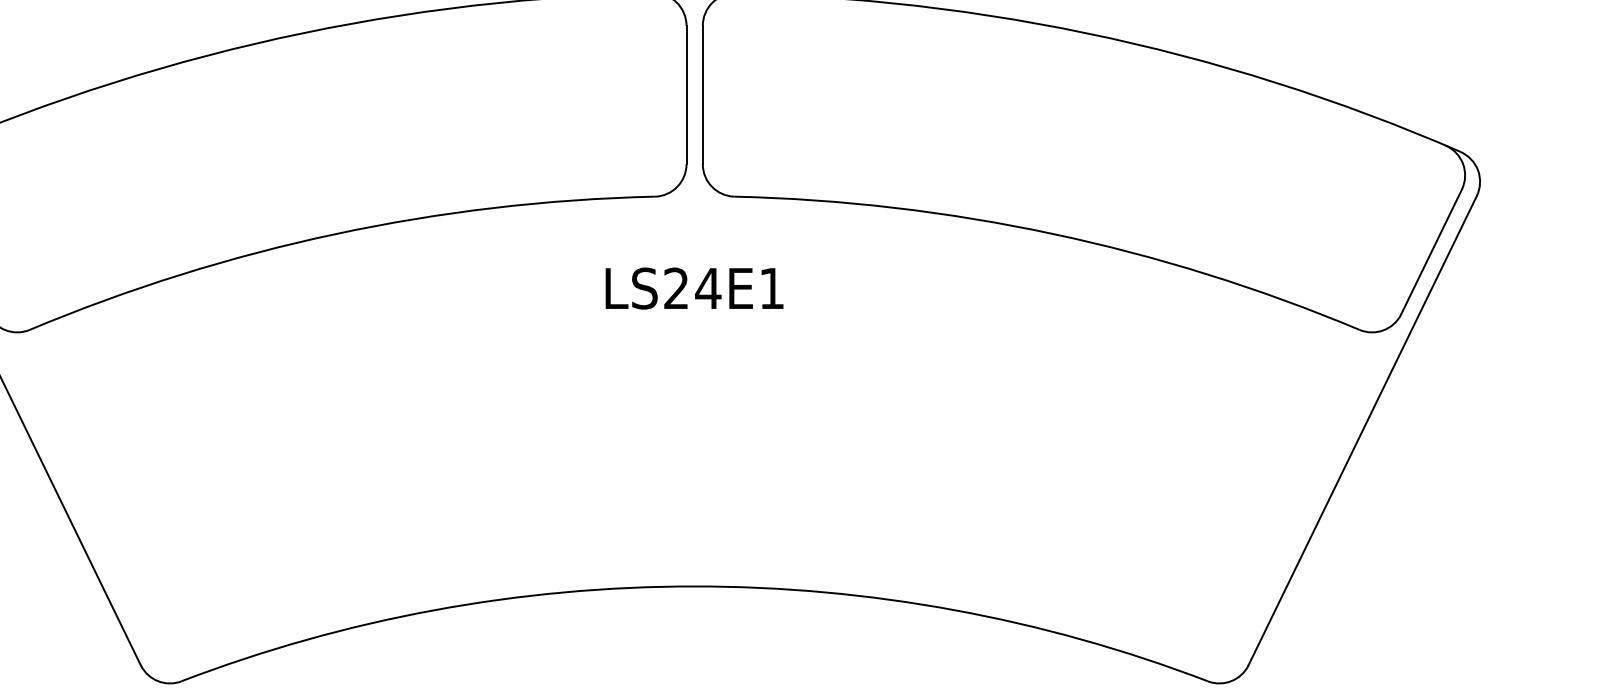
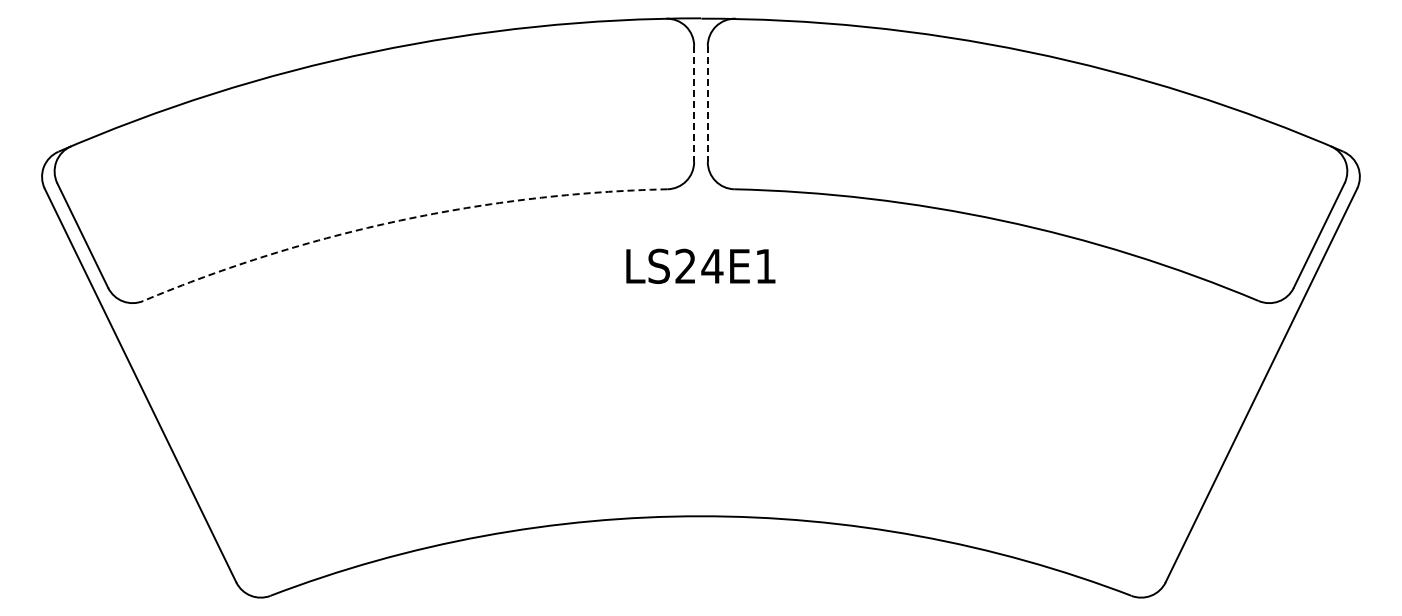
line: (686, 95) -> (694, 104), solid -> dashed
line: (702, 95) -> (707, 104), solid -> dashed
arc: (336, 233) -> (400, 220), solid -> dashed

